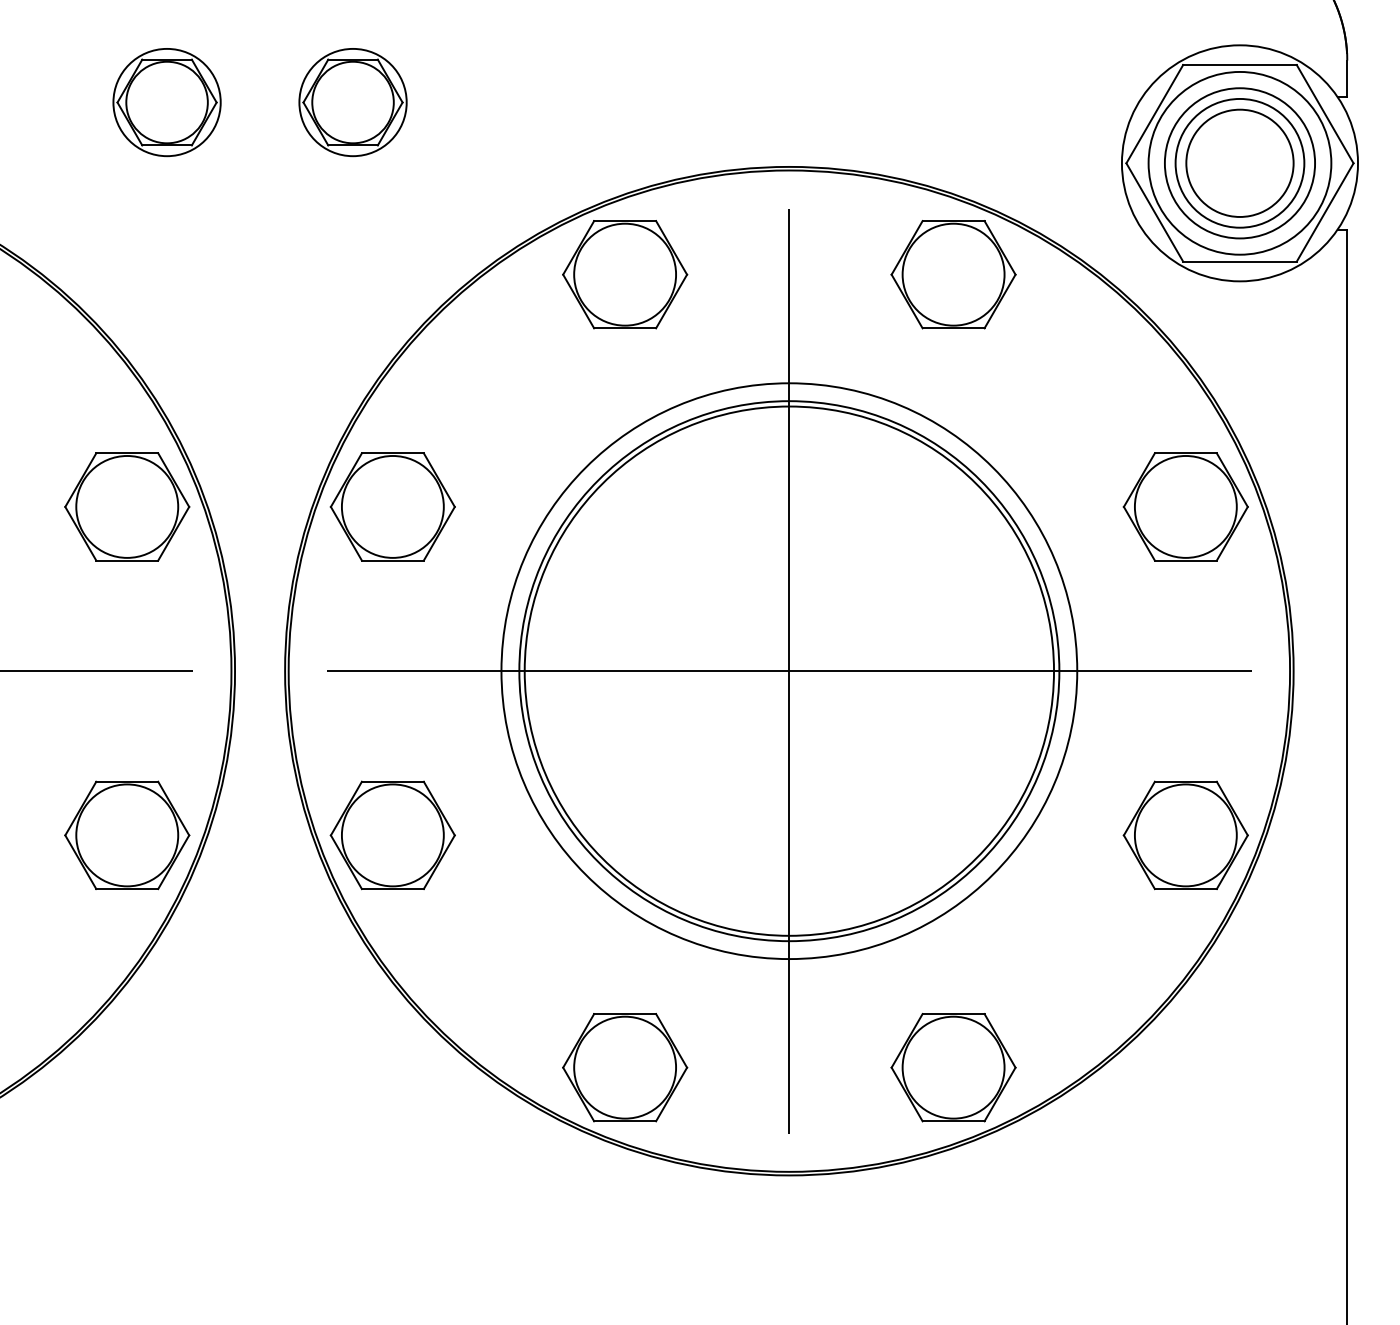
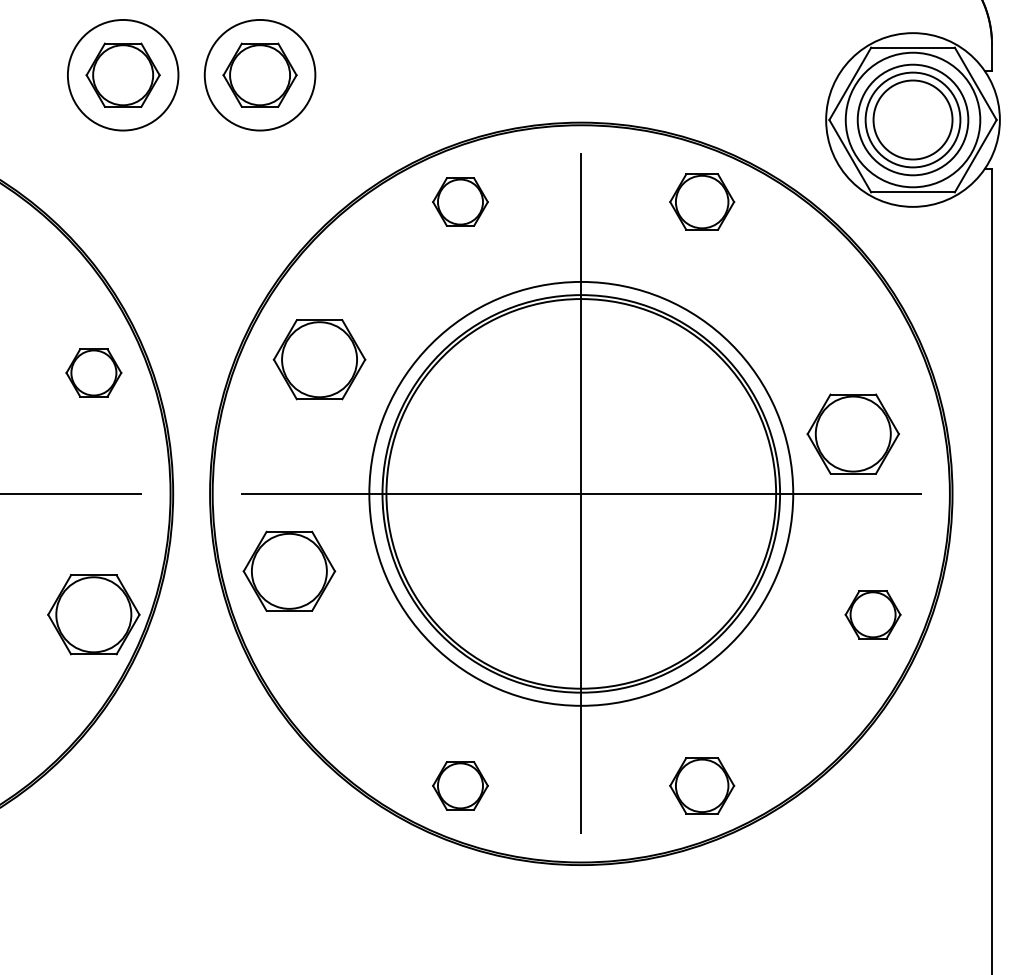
circle: (166, 102) -> (122, 75), size x1.4
circle: (352, 102) -> (259, 75), size x1.4
part: (625, 274) -> (460, 201), size x0.6
part: (953, 274) -> (702, 201), size x0.7
part: (127, 506) -> (94, 372), size x0.6
part: (392, 506) -> (319, 359), moved
part: (1185, 506) -> (853, 433), moved
part: (392, 835) -> (289, 571), moved
part: (1185, 835) -> (872, 614), size x0.6
part: (625, 1067) -> (460, 785), size x0.6
part: (953, 1067) -> (702, 785), size x0.7

